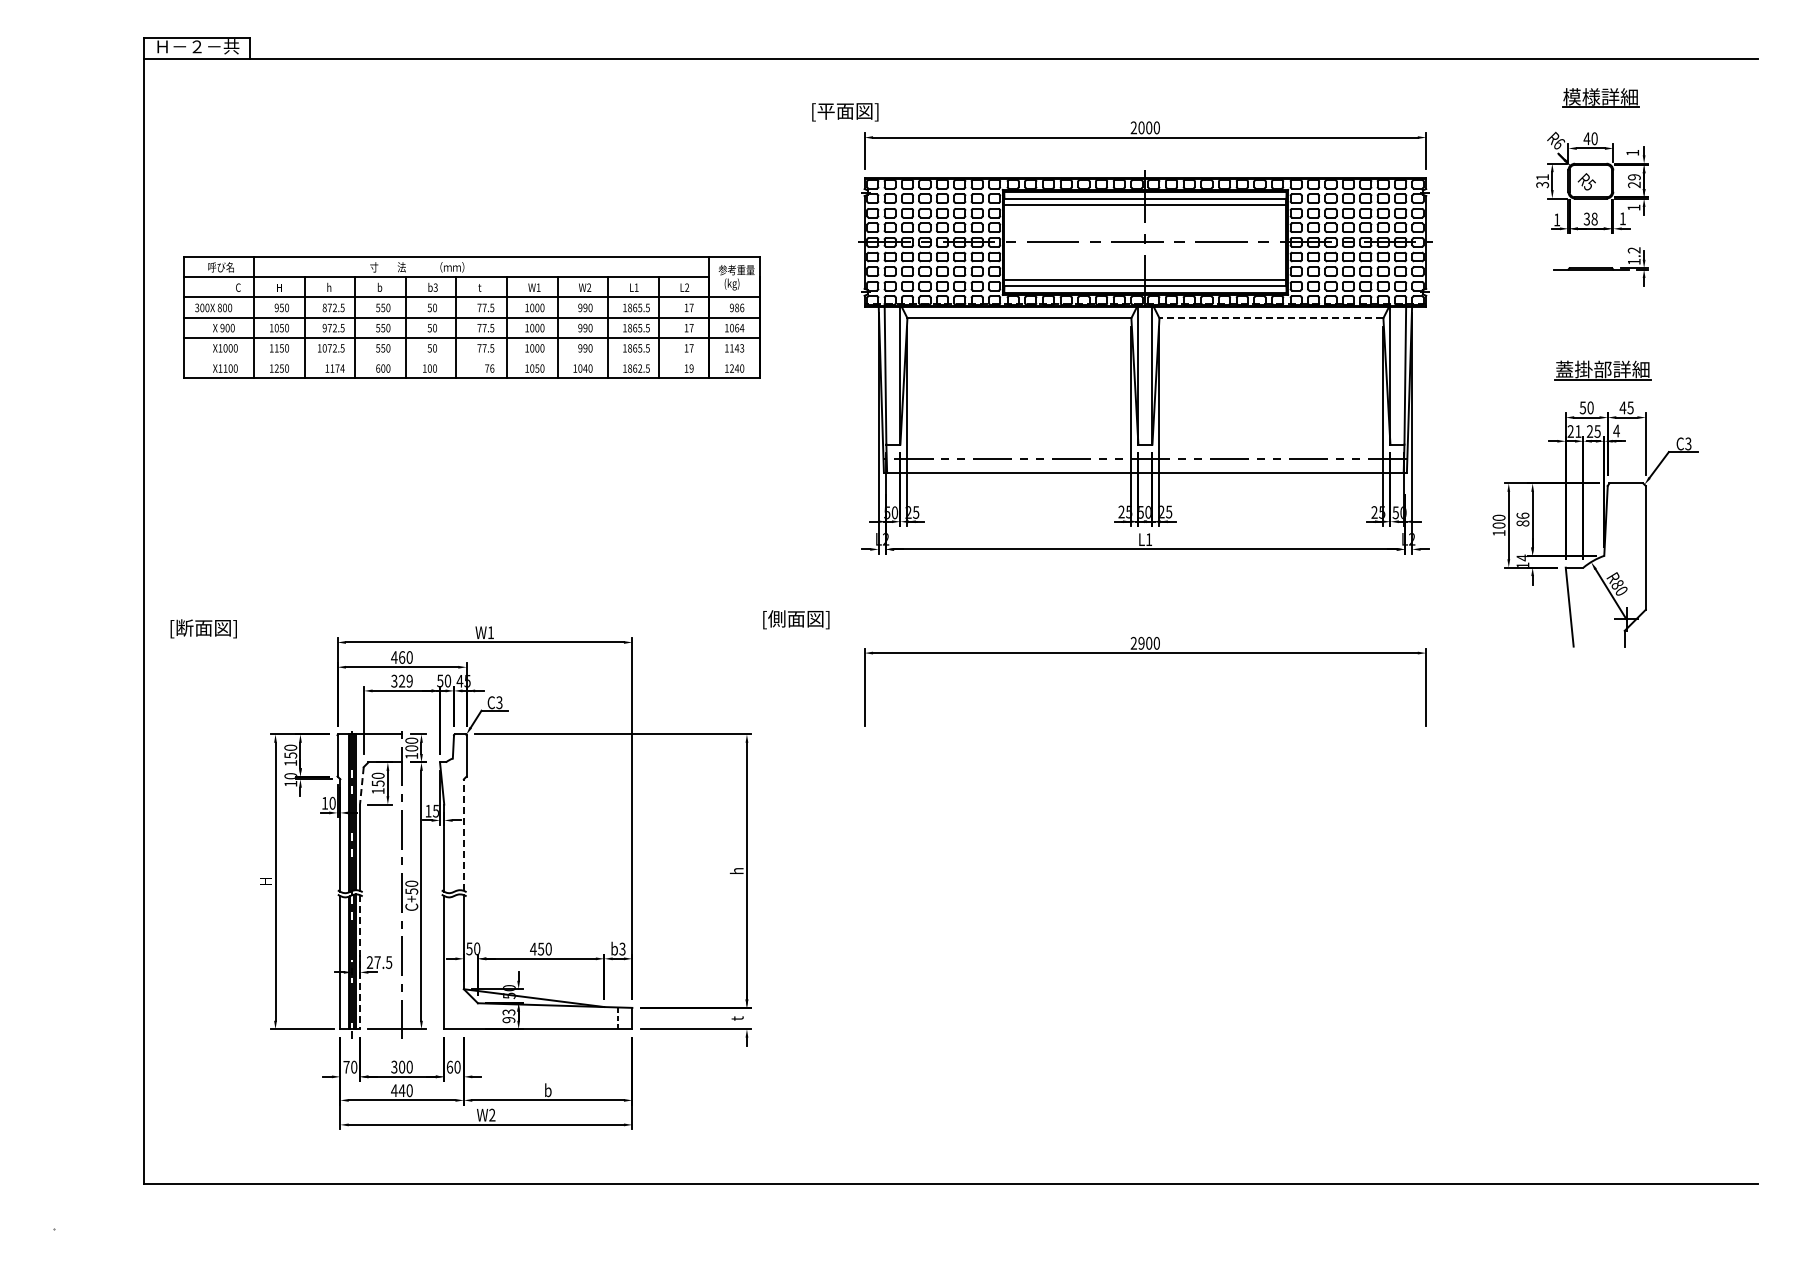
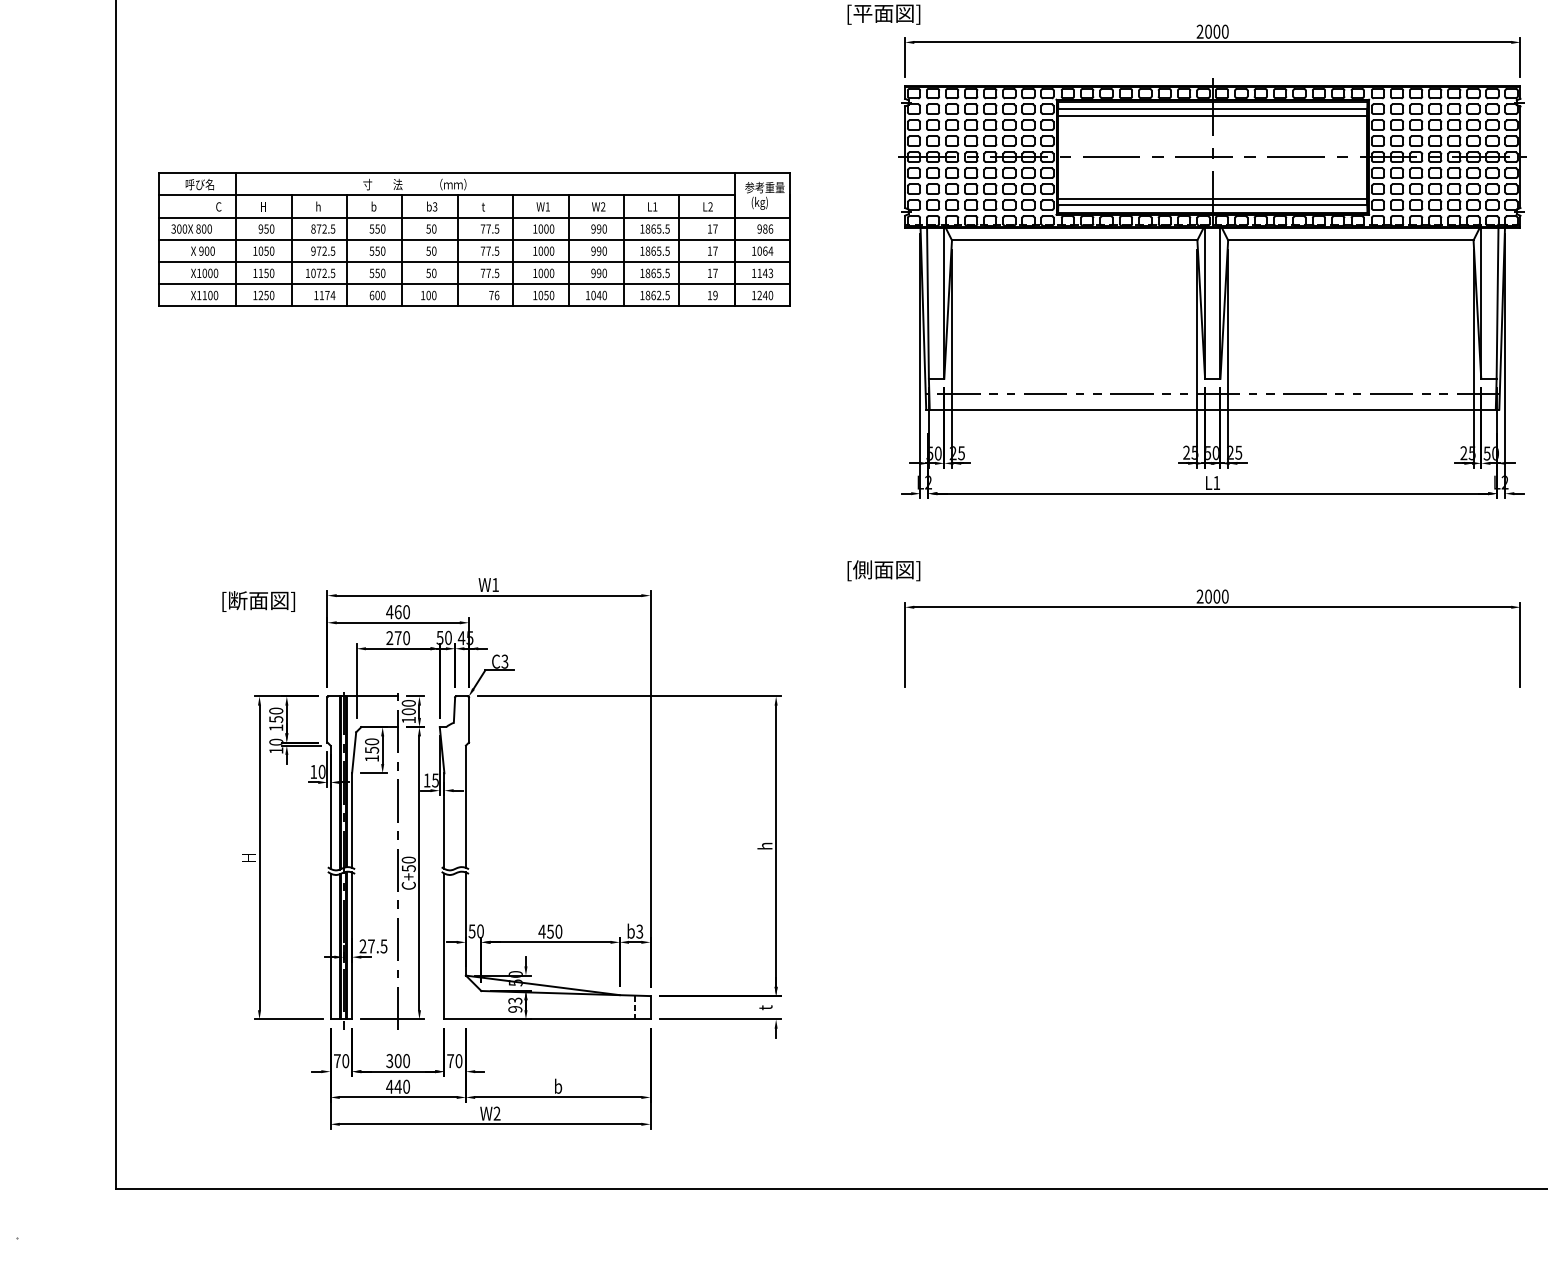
line: (1271, 318) -> (1350, 240), dashed -> solid
line: (471, 358) -> (474, 284), added
text: (796, 619) -> (884, 570), moved
text: (203, 628) -> (258, 601), moved
text: (1141, 643) -> (1208, 596), 2900 -> 2000
text: (401, 680) -> (397, 637), 329 -> 270
line: (361, 785) -> (353, 752), dashed -> solid
line: (463, 835) -> (465, 807), dashed -> solid
line: (360, 962) -> (352, 946), dashed -> solid
text: (449, 1066) -> (450, 1060), 60 -> 70

